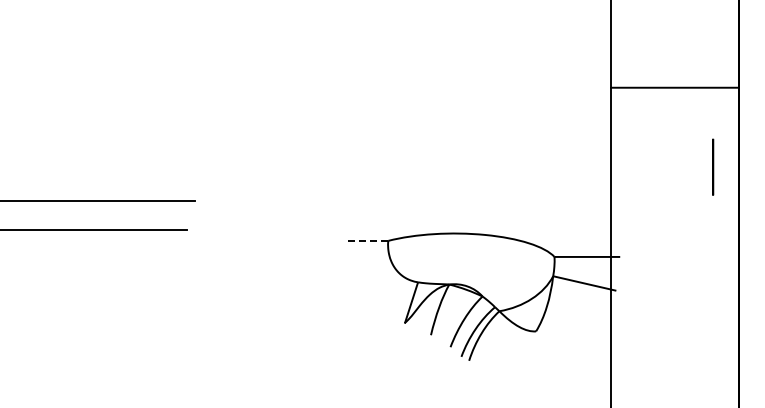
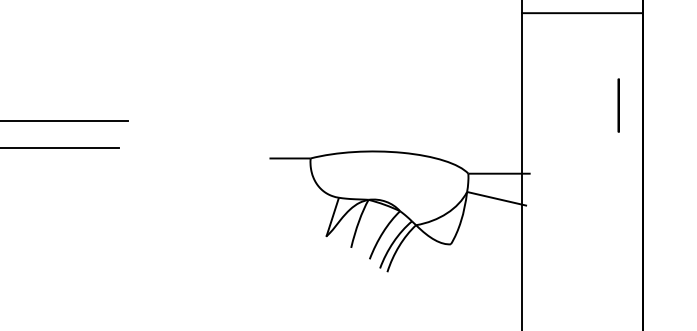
line: (713, 166) -> (619, 104), moved
arc: (366, 240) -> (290, 158), dashed -> solid

